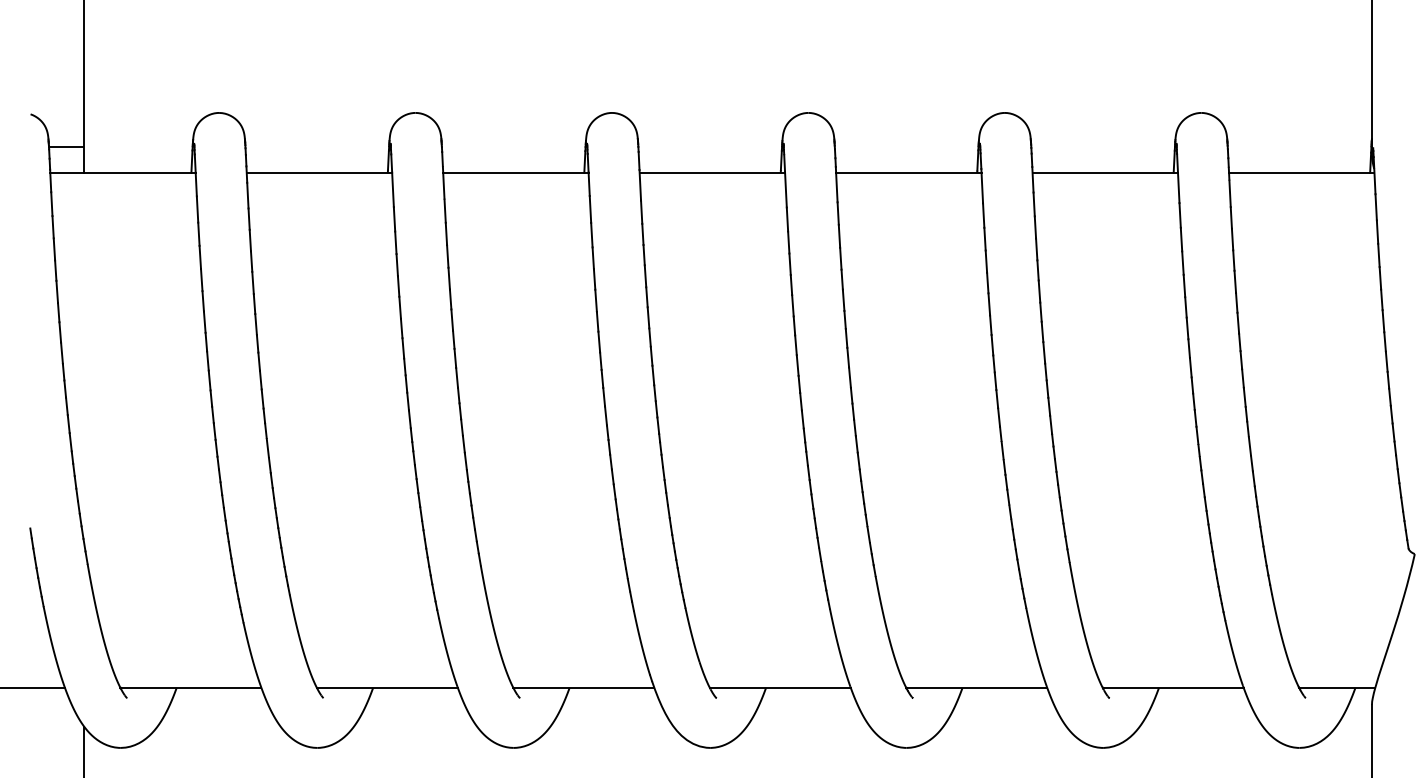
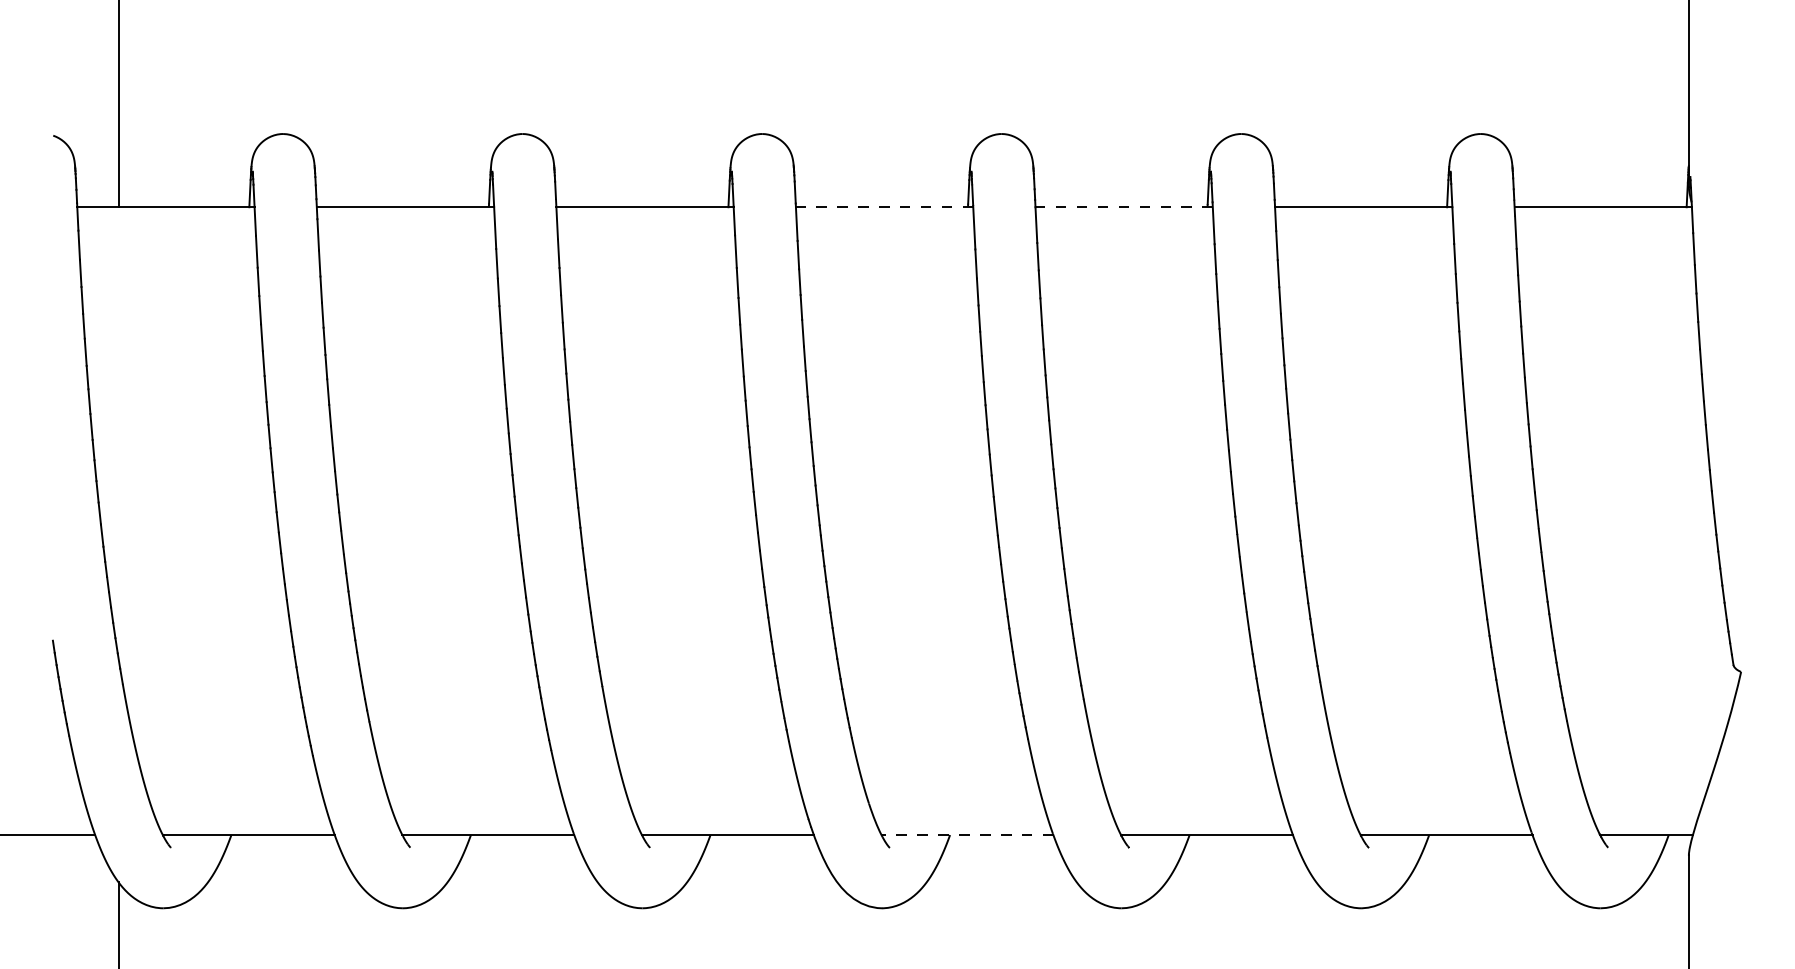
line: (66, 146) -> (96, 175), removed
line: (712, 173) -> (884, 207), solid -> dashed
line: (909, 173) -> (1124, 207), solid -> dashed
line: (780, 688) -> (967, 835), solid -> dashed

